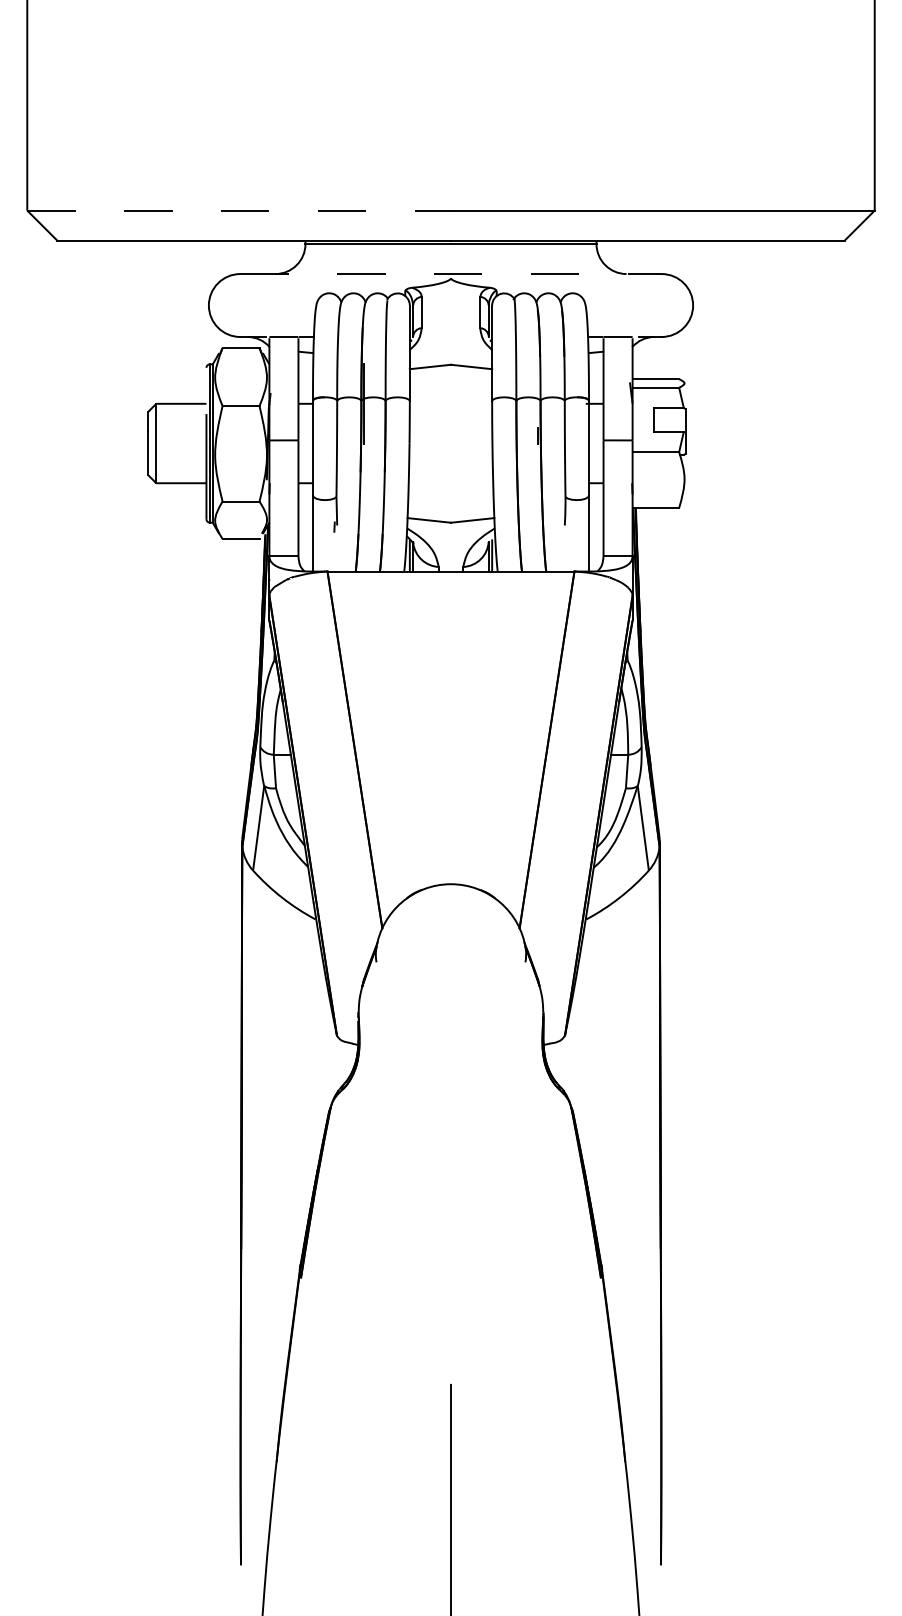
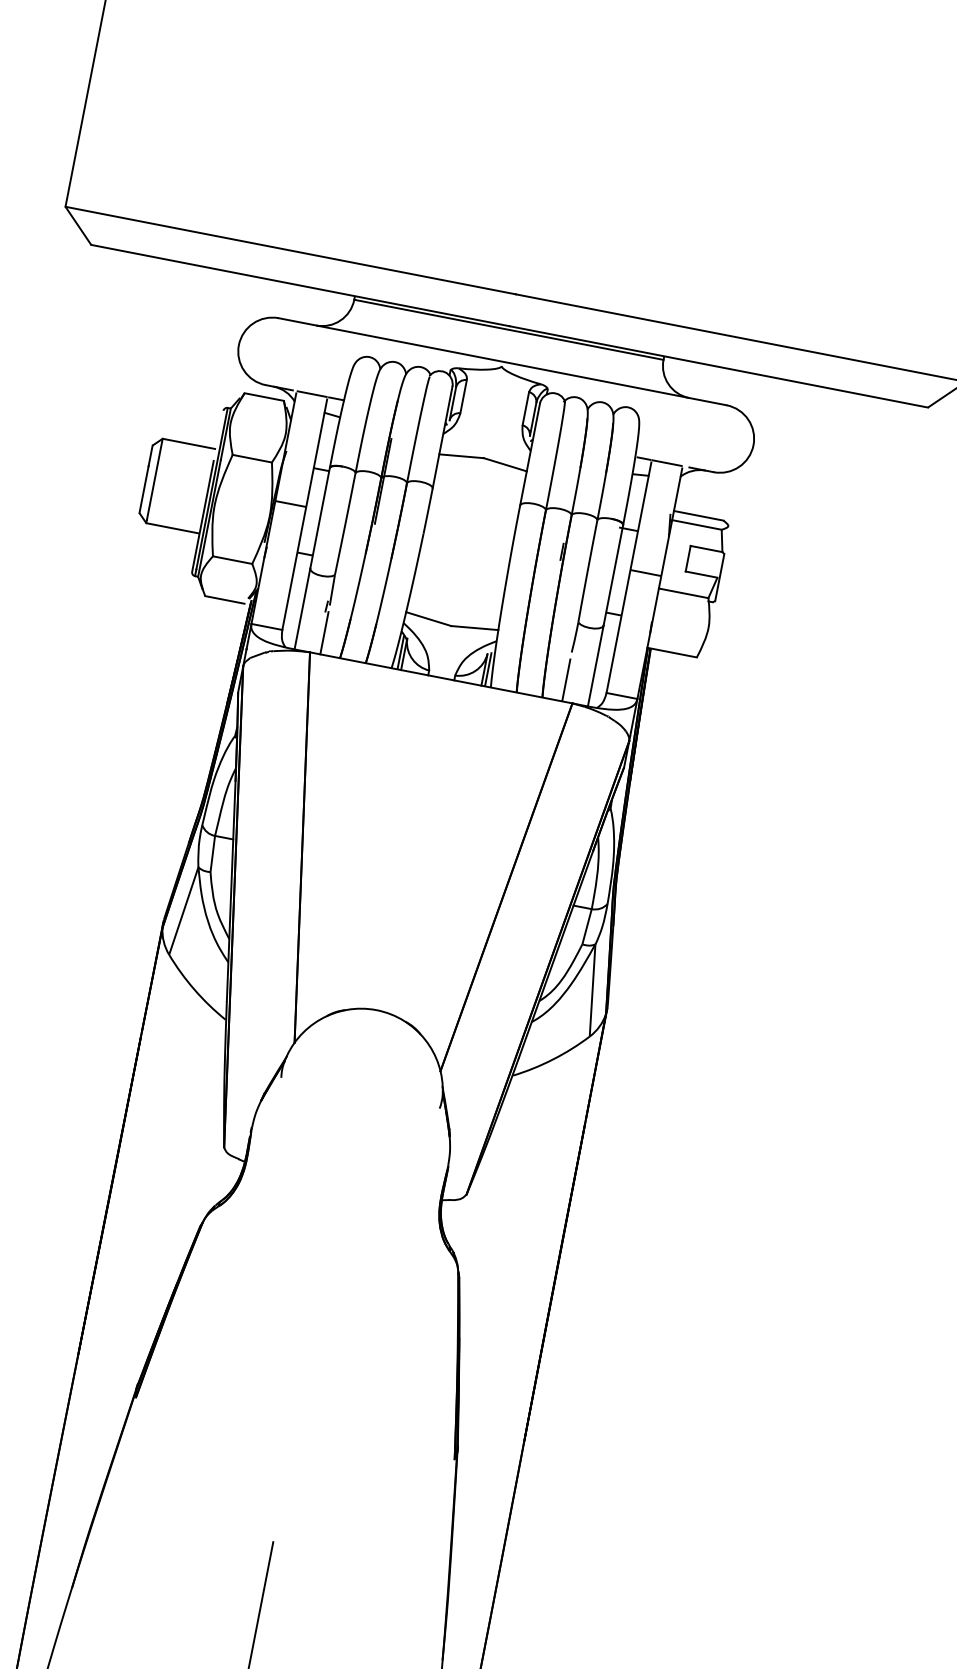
line: (239, 210) -> (291, 250), dashed -> solid
line: (451, 274) -> (503, 362), dashed -> solid
line: (337, 551) -> (324, 633), added
line: (564, 551) -> (566, 680), added

